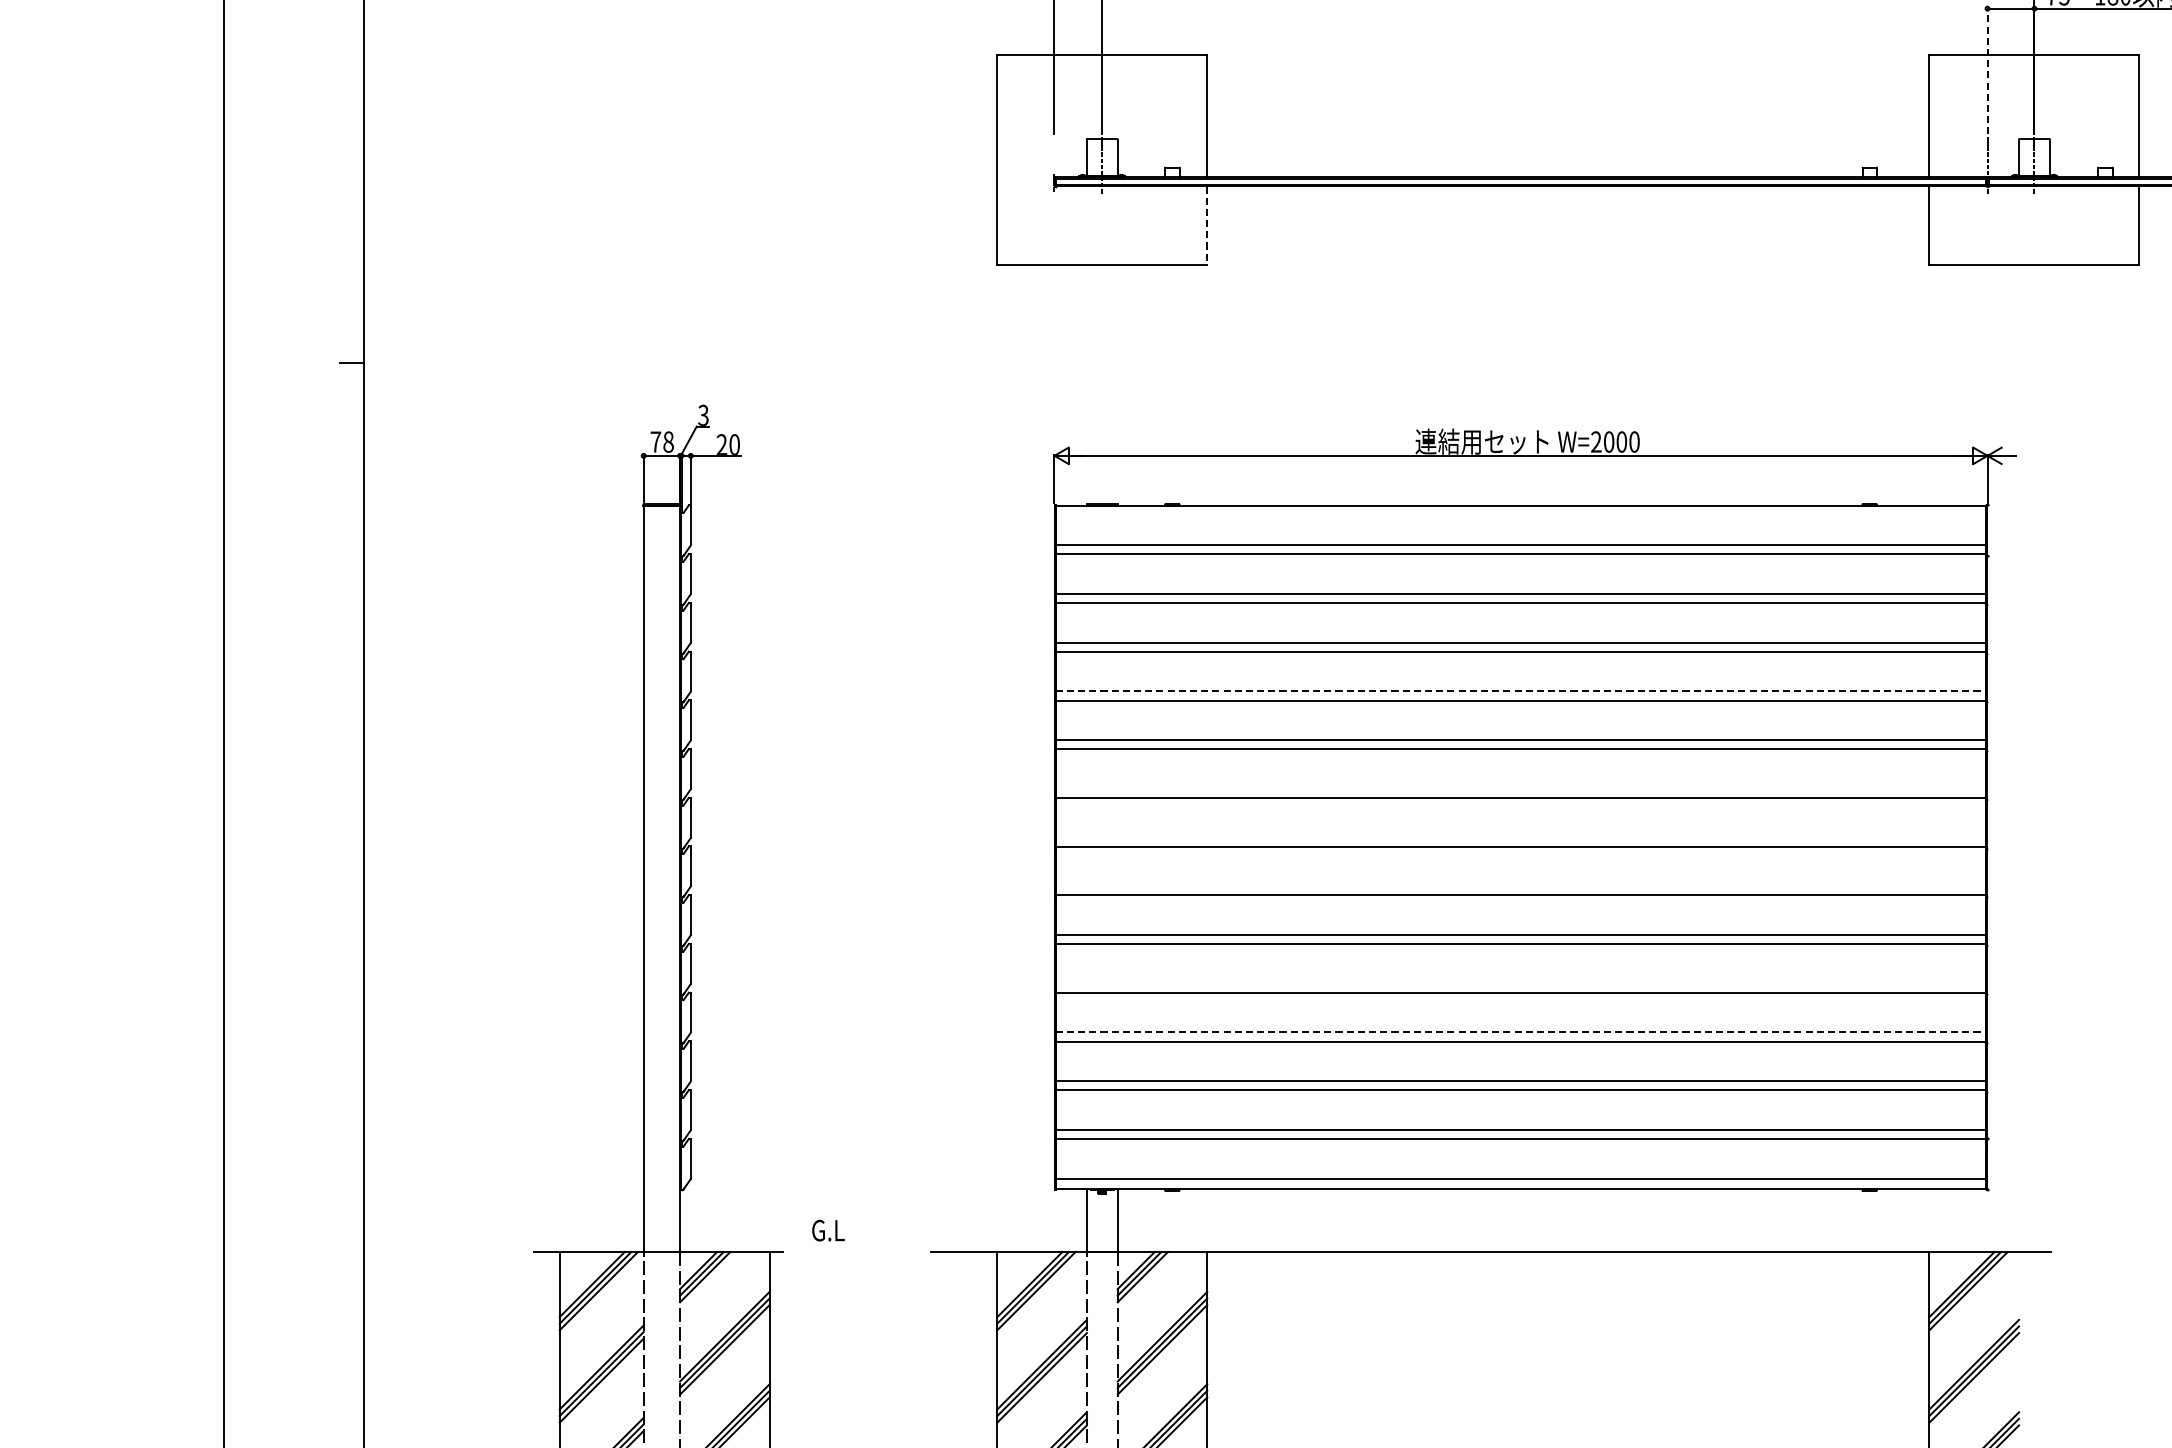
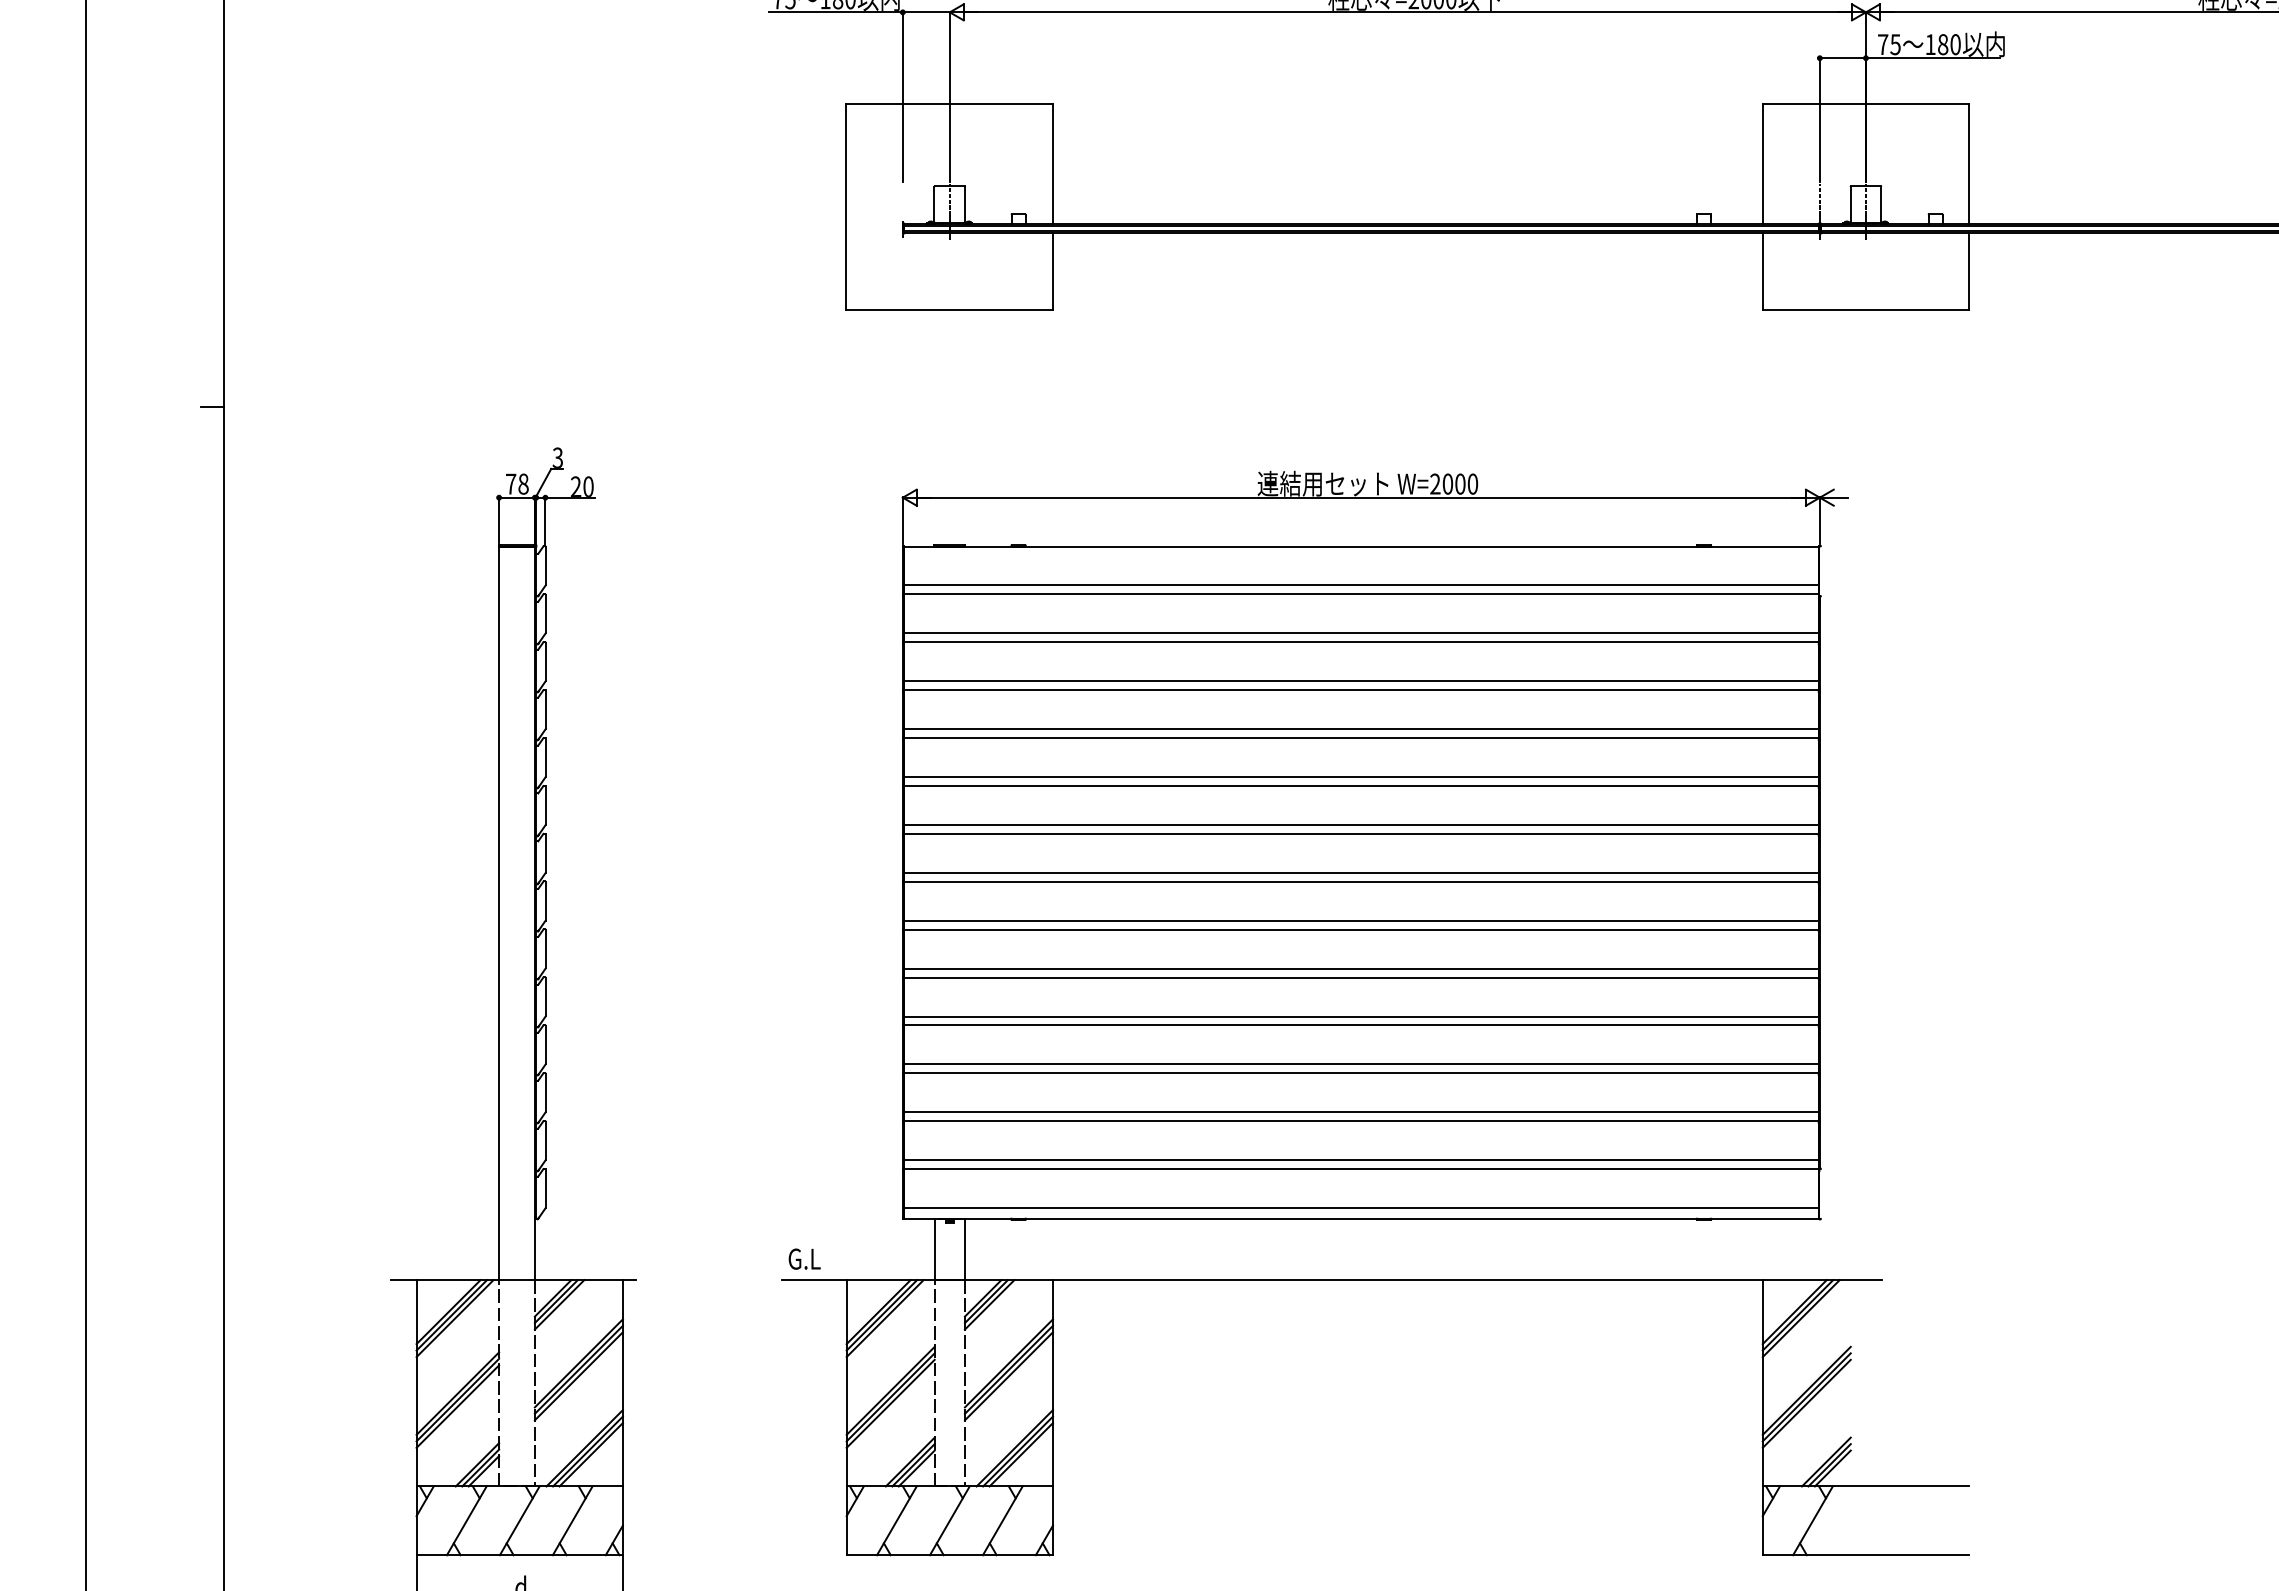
line: (1987, 71) -> (1819, 119), dashed -> solid
line: (1206, 225) -> (1052, 271), dashed -> solid
line: (1521, 691) -> (1361, 729), dashed -> solid
line: (1520, 789) -> (1360, 825), added
line: (1520, 837) -> (1360, 872), added
line: (1520, 886) -> (1360, 920), added
line: (1520, 983) -> (1360, 1016), added
line: (1521, 1032) -> (1361, 1064), dashed -> solid
text: (828, 1229) -> (804, 1258), moved

